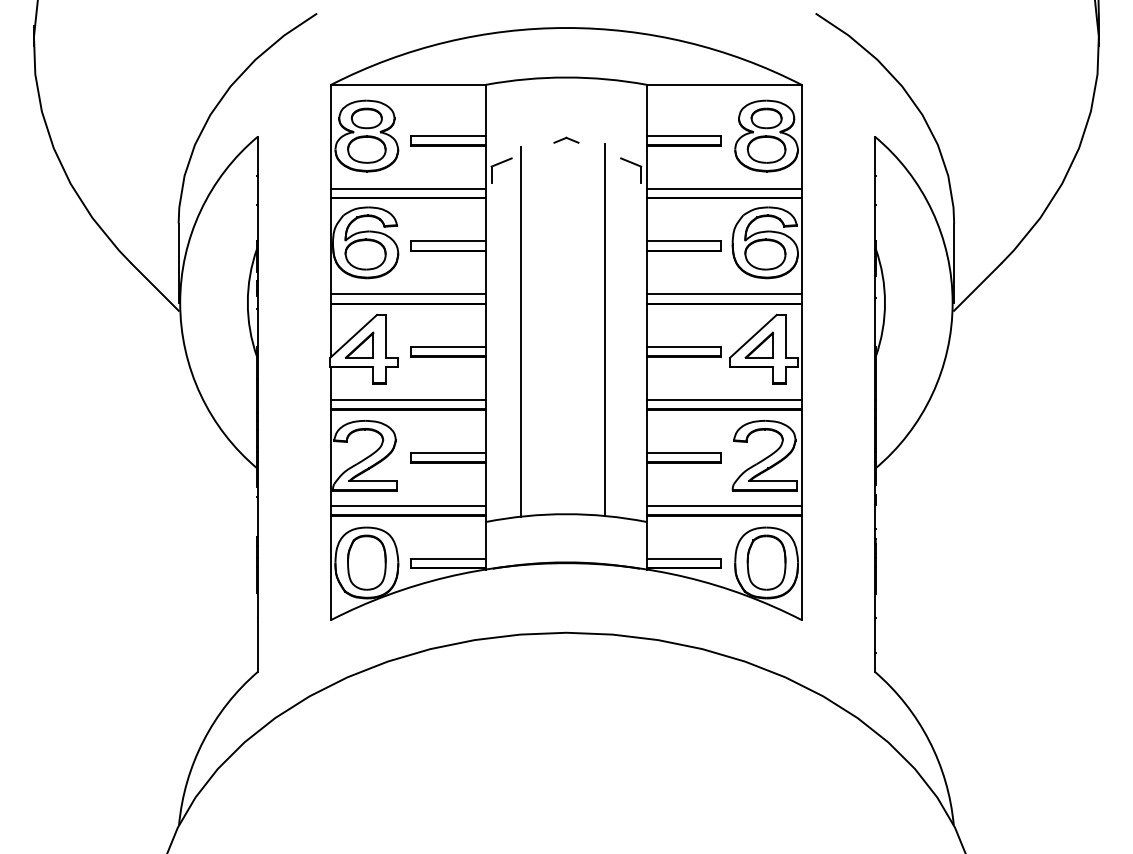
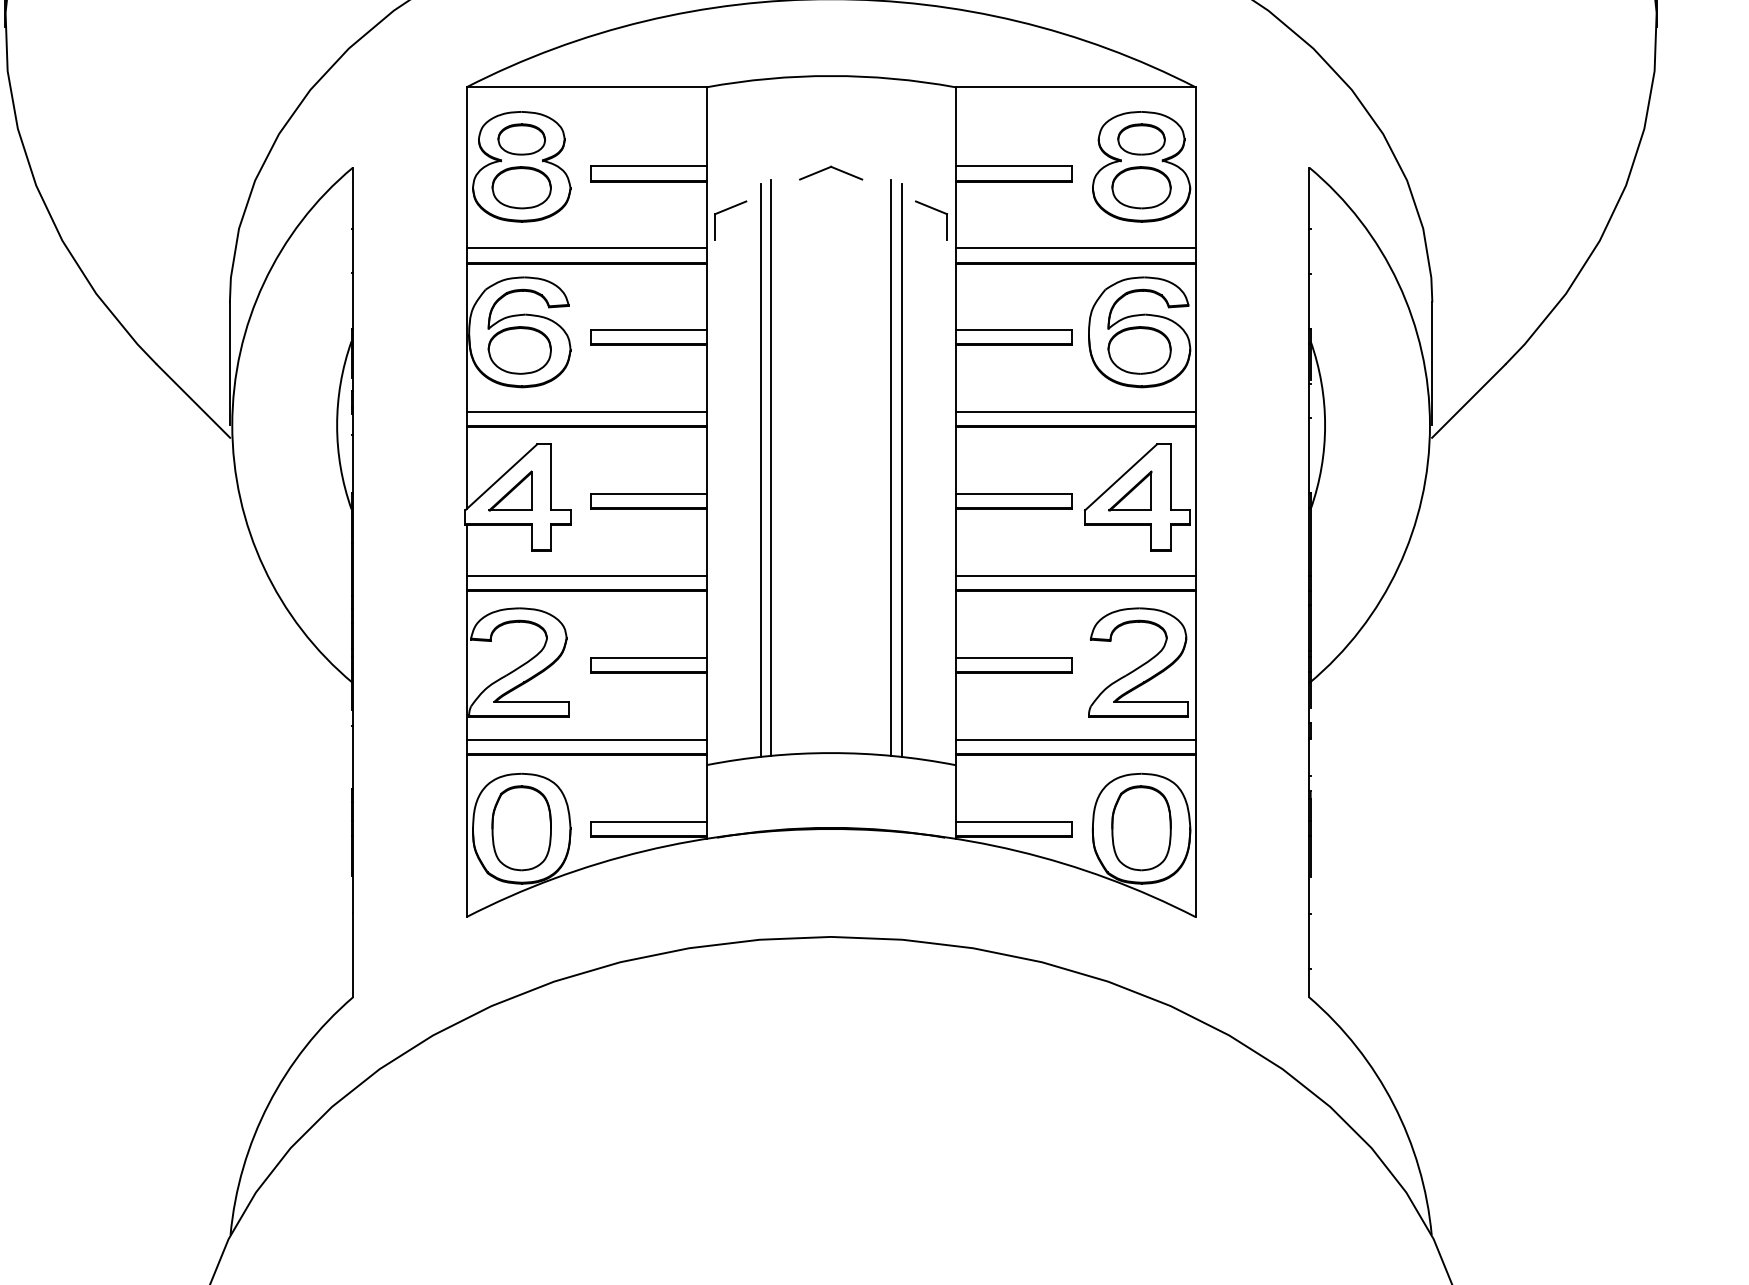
part: (566, 140) -> (831, 173), size x1.67
line: (527, 329) -> (770, 466), added
line: (611, 331) -> (901, 469), added

